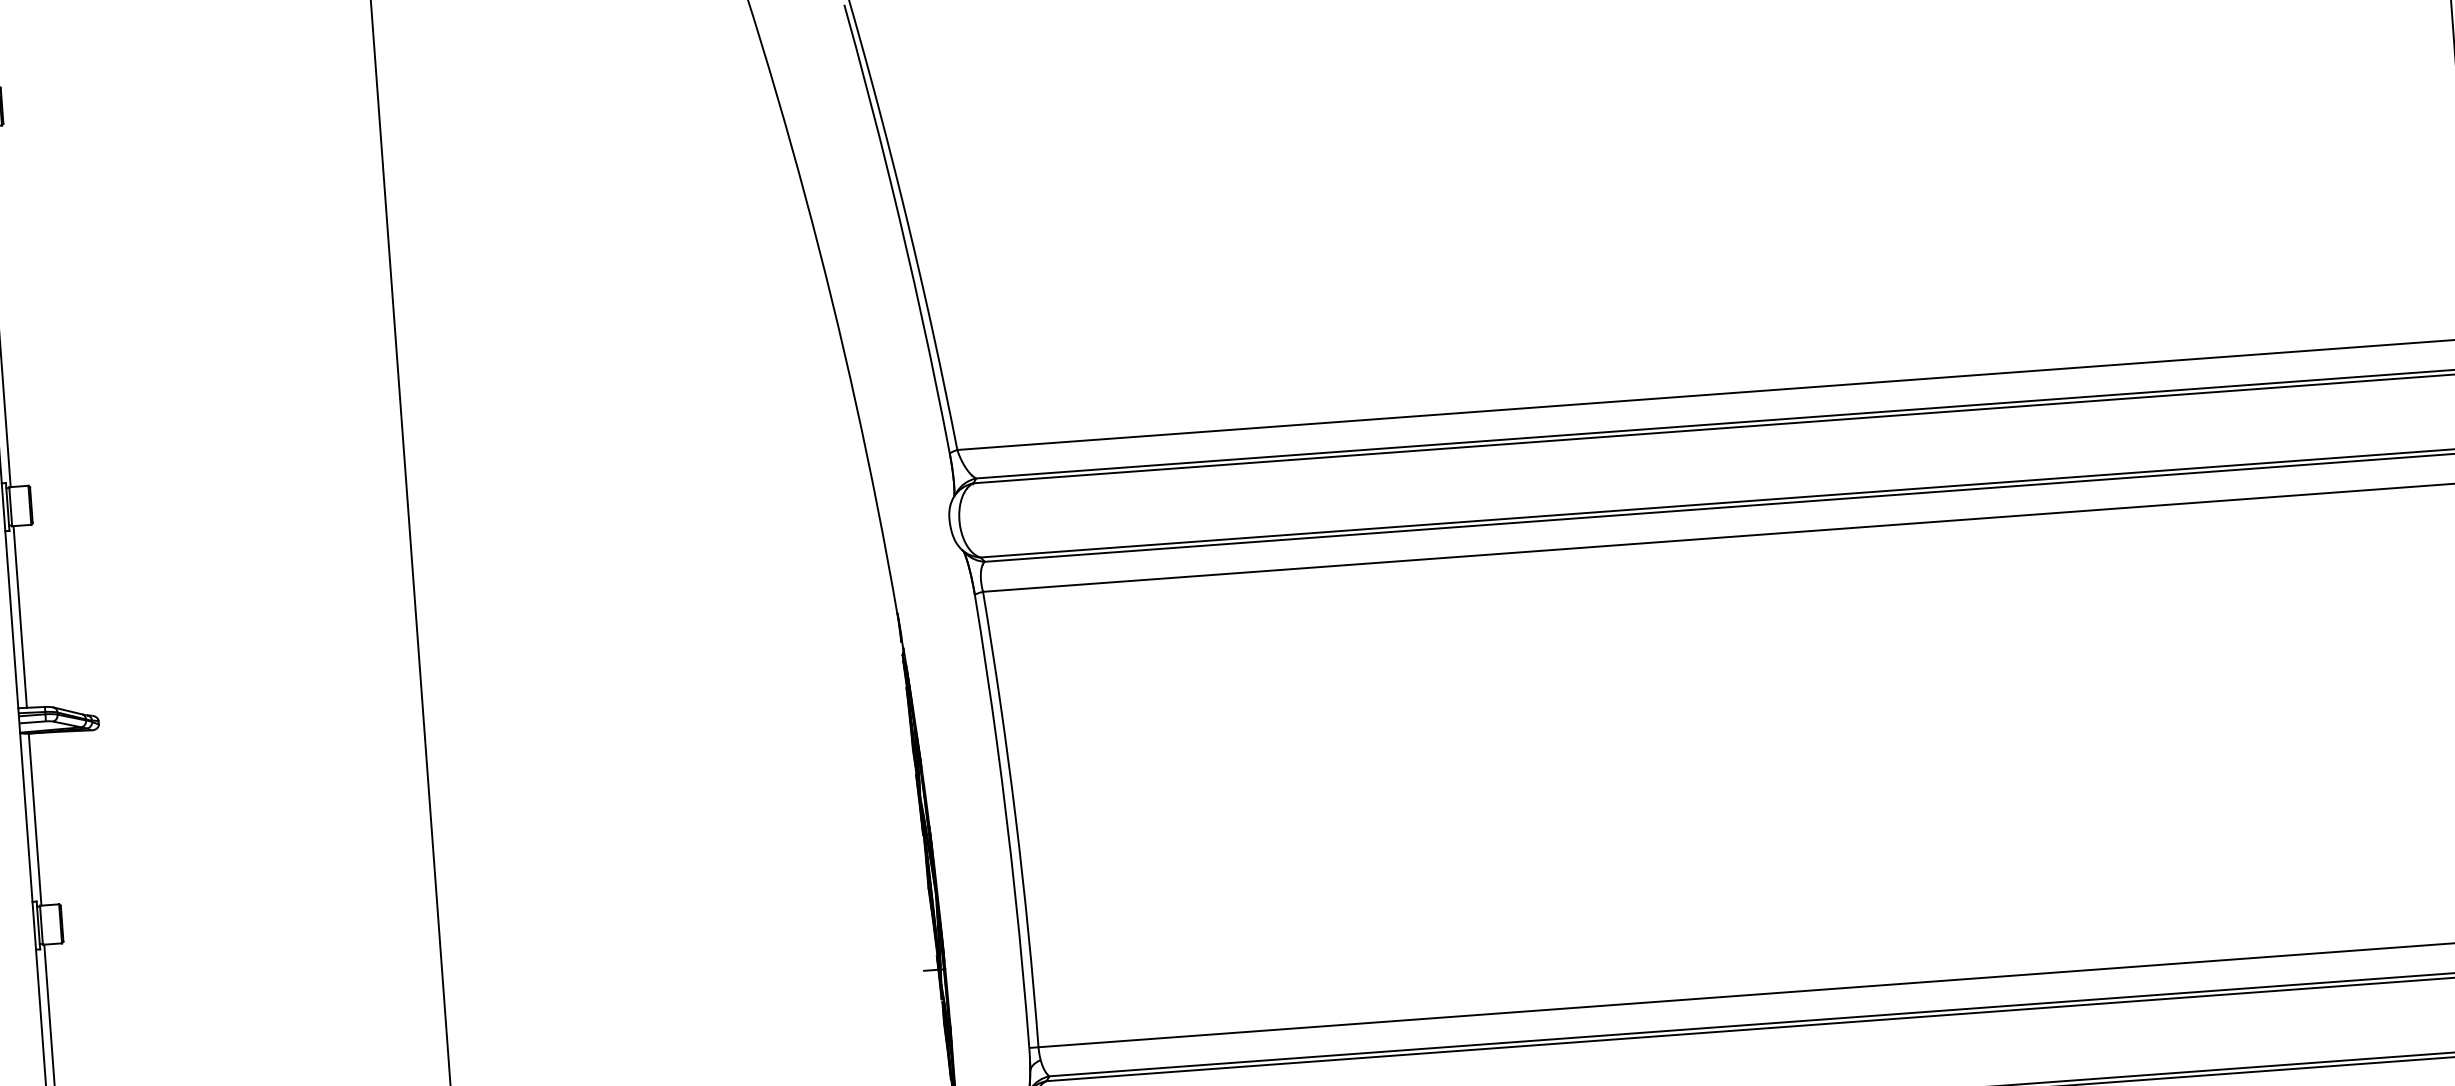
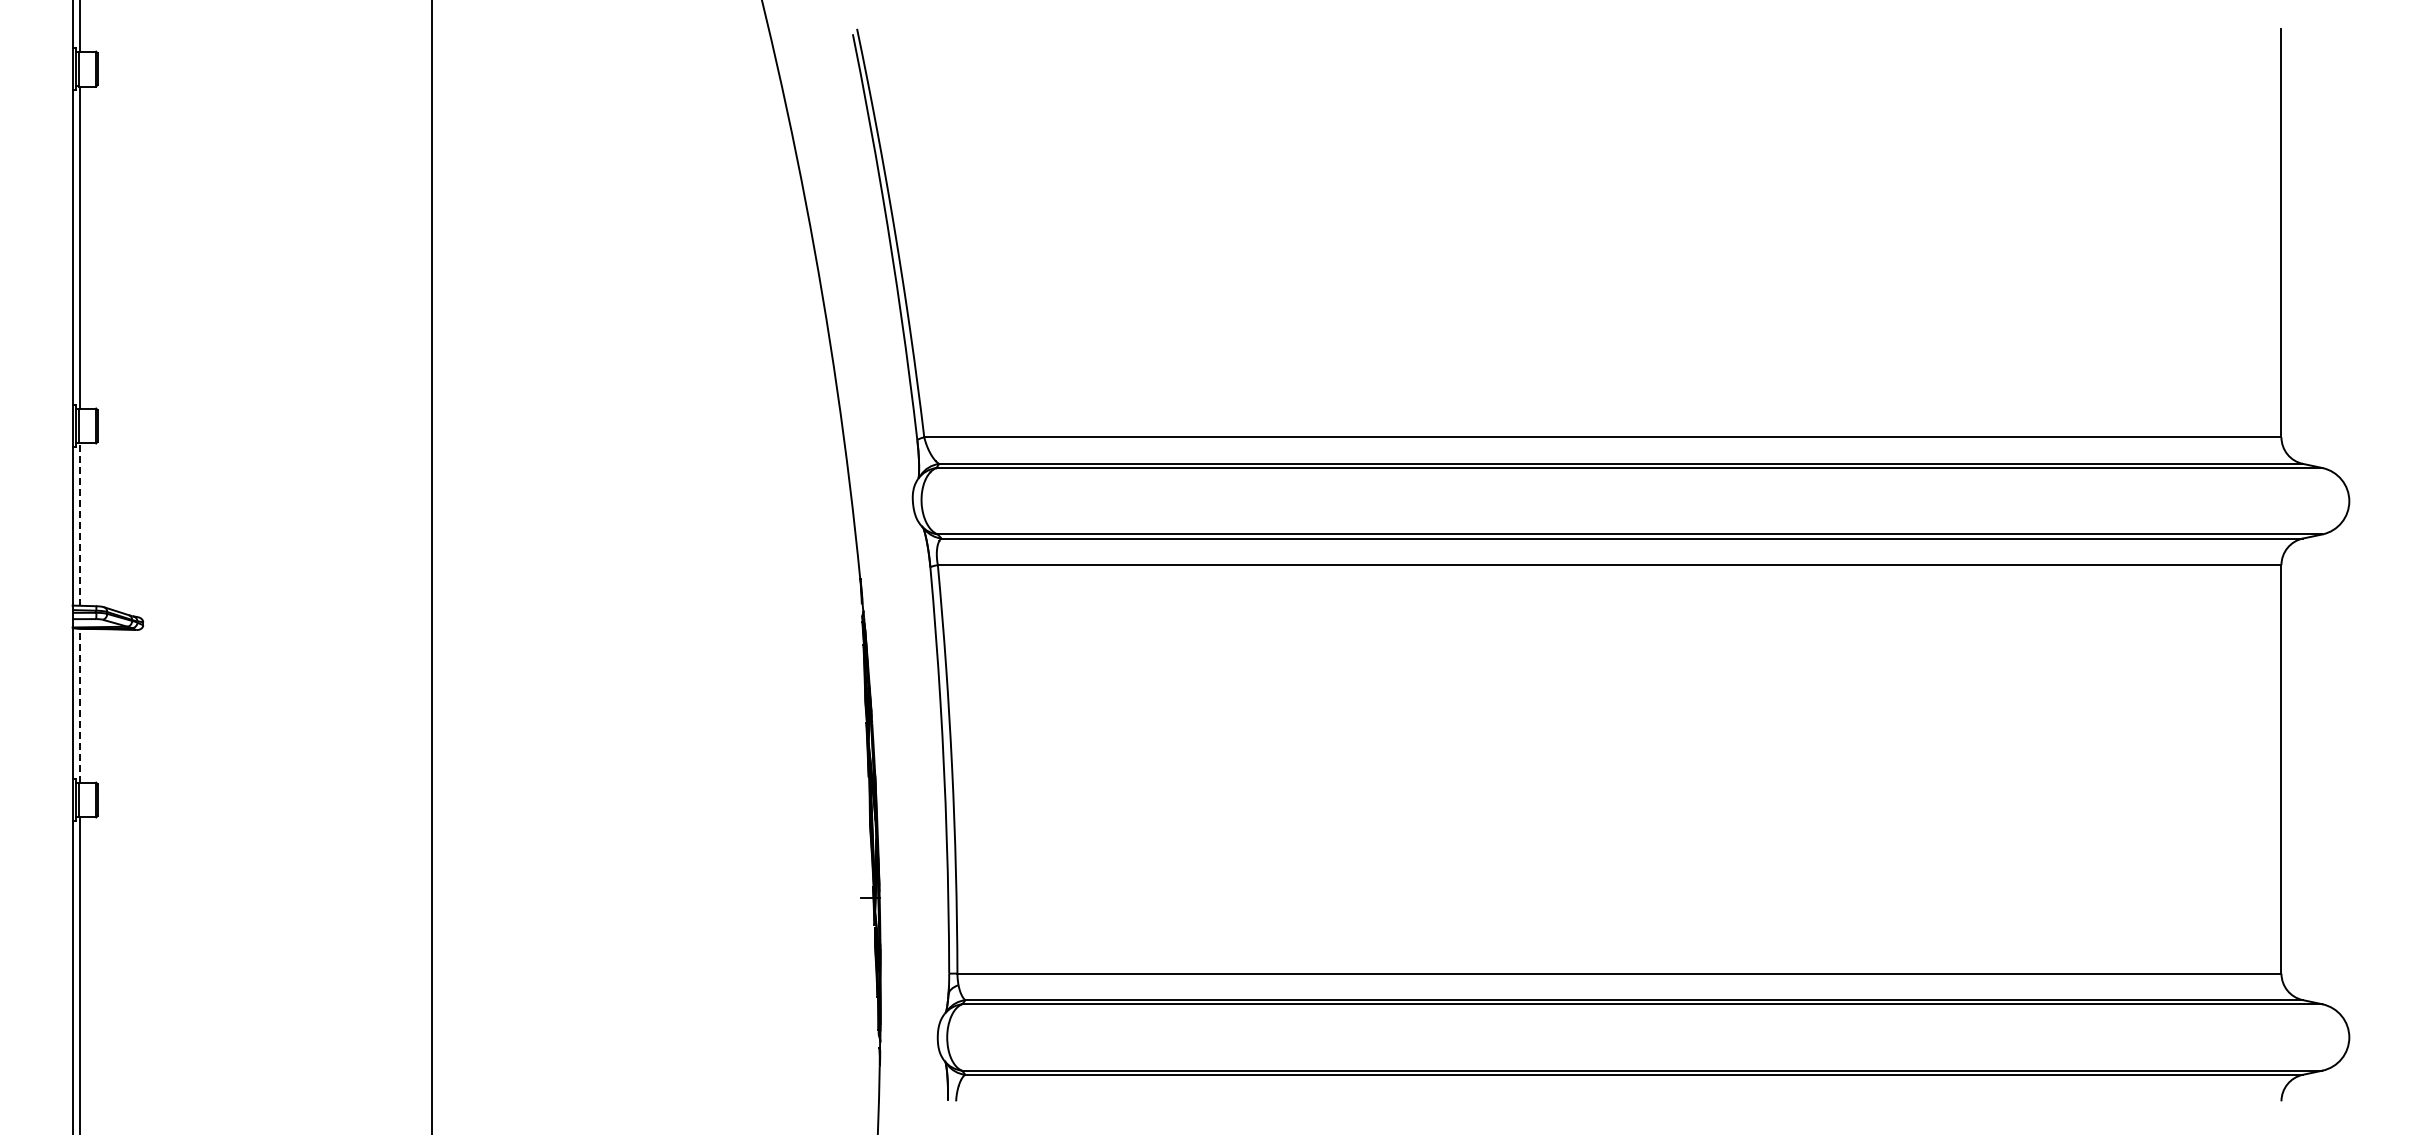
line: (20, 616) -> (80, 524), solid -> dashed
line: (35, 819) -> (80, 705), solid -> dashed

